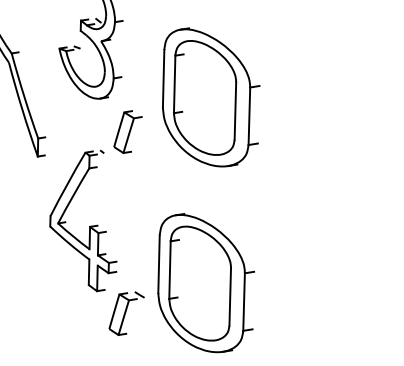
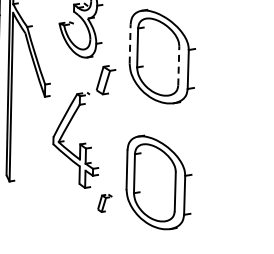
line: (164, 77) -> (130, 43), solid -> dashed
line: (234, 110) -> (178, 65), solid -> dashed
part: (125, 314) -> (104, 203), size x0.6

